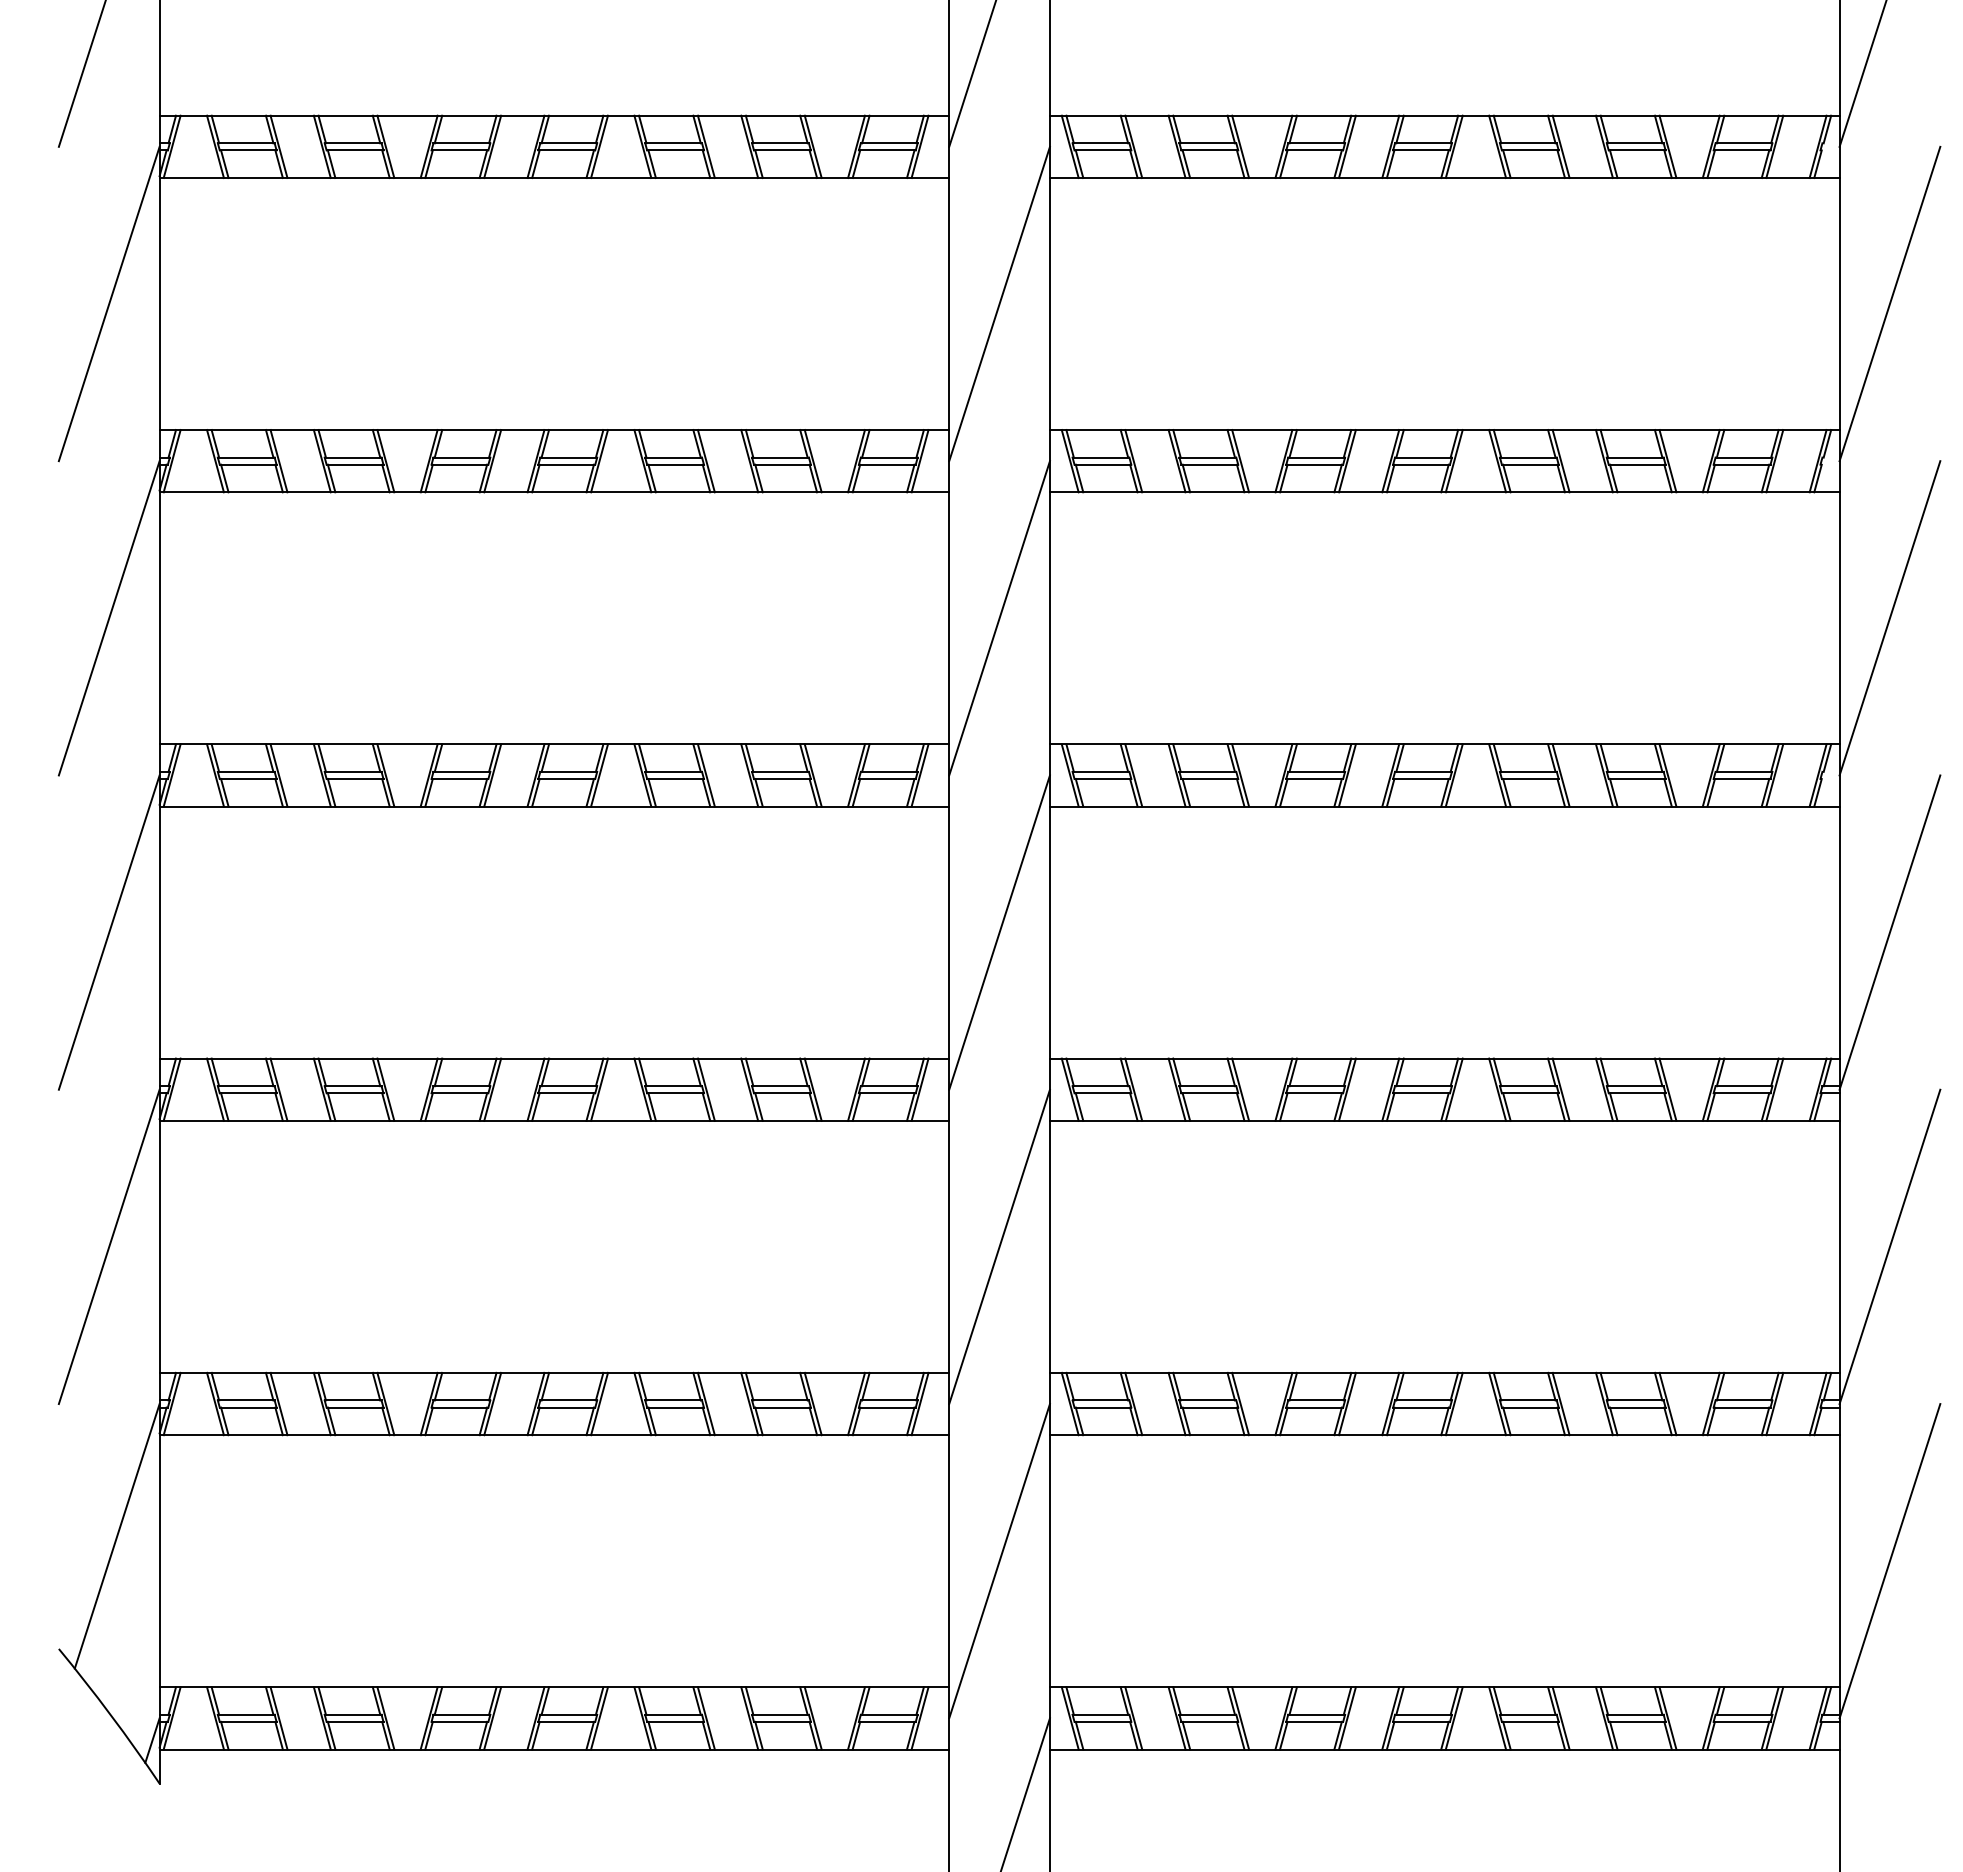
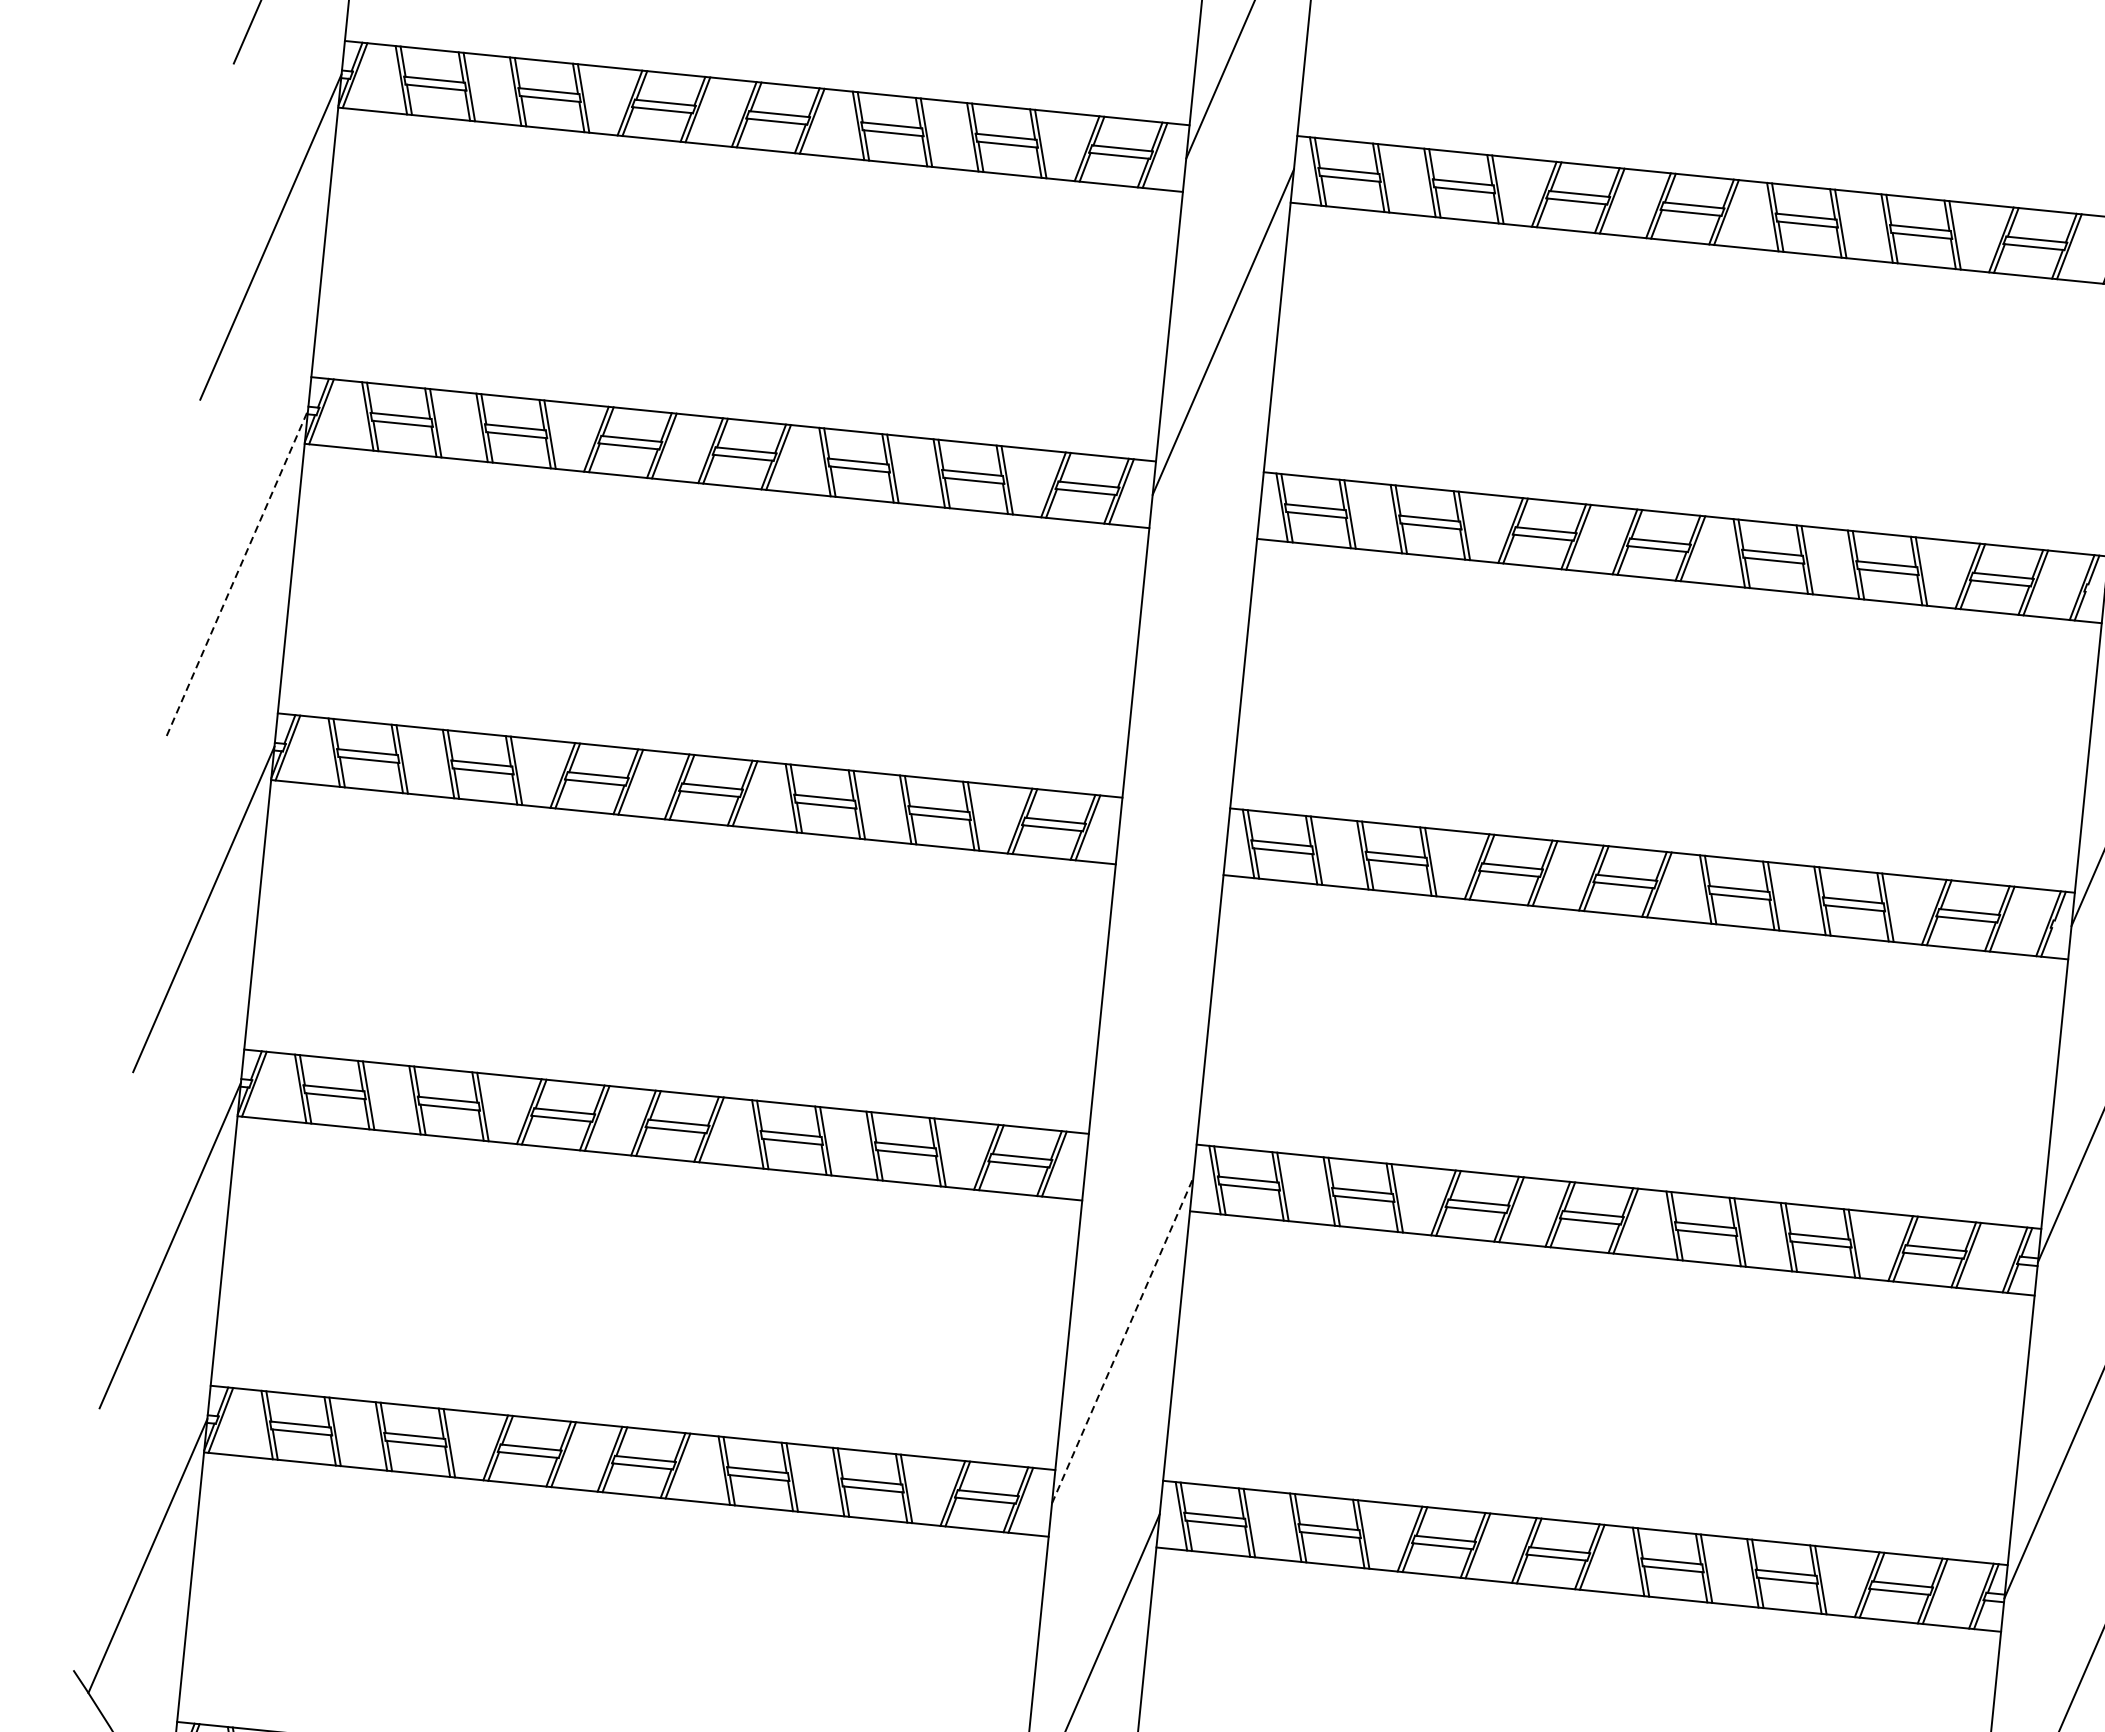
line: (109, 617) -> (237, 572), solid -> dashed
line: (999, 618) -> (1189, 668), removed
line: (999, 932) -> (1156, 1004), removed
line: (999, 1246) -> (1122, 1340), solid -> dashed

